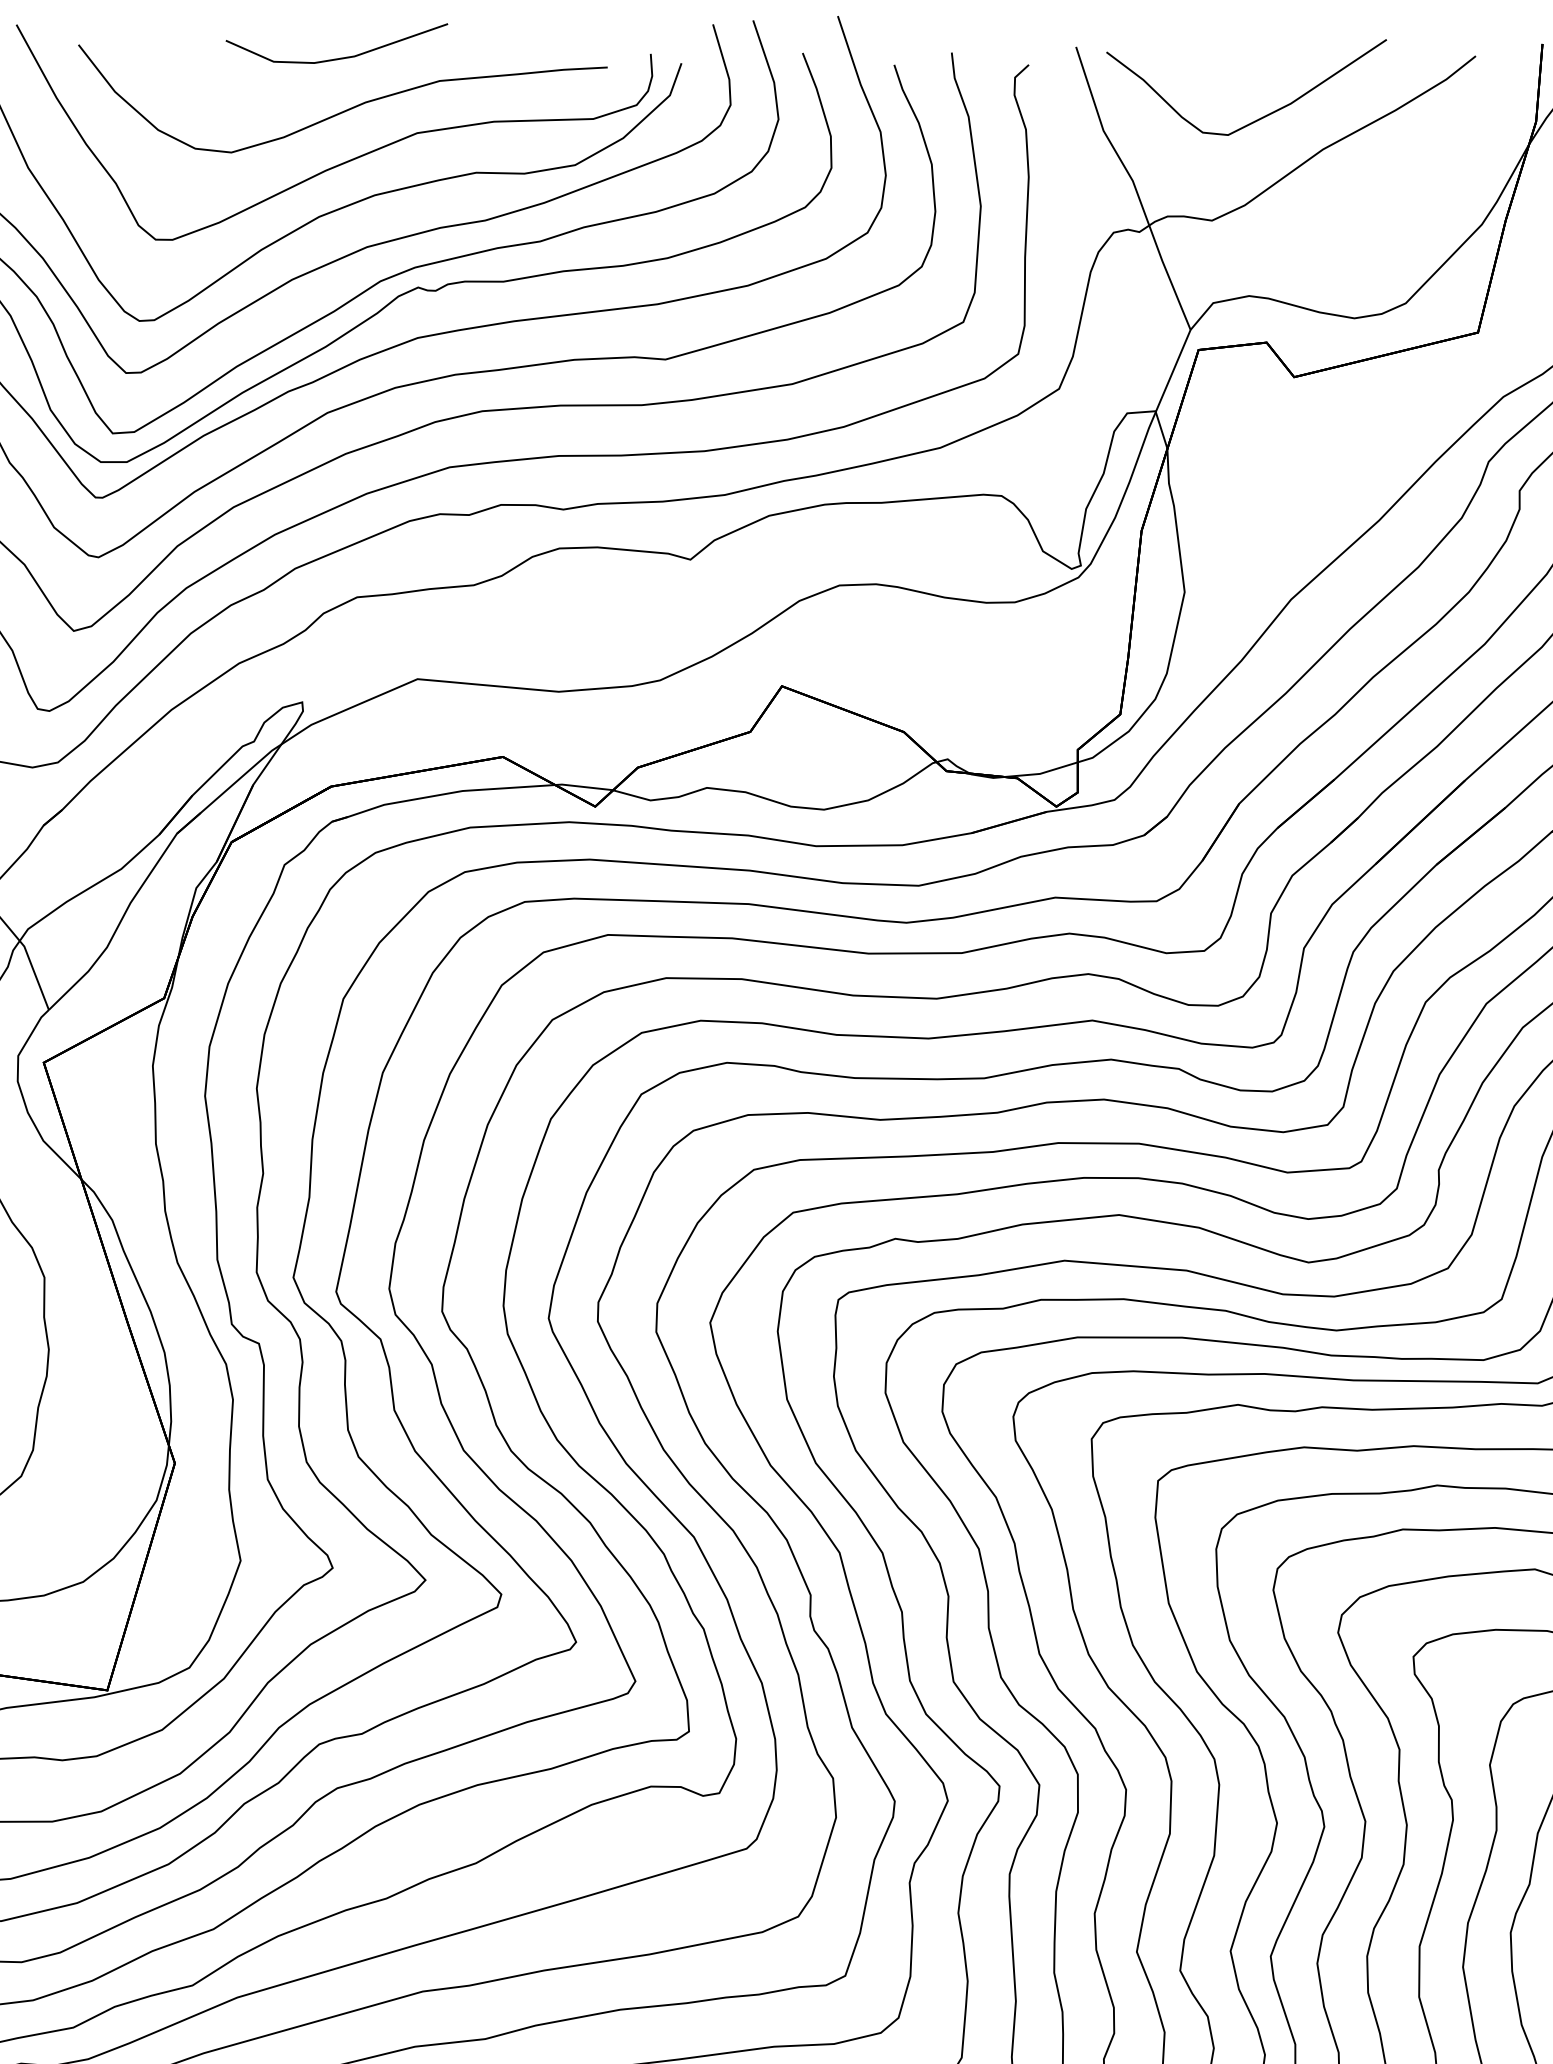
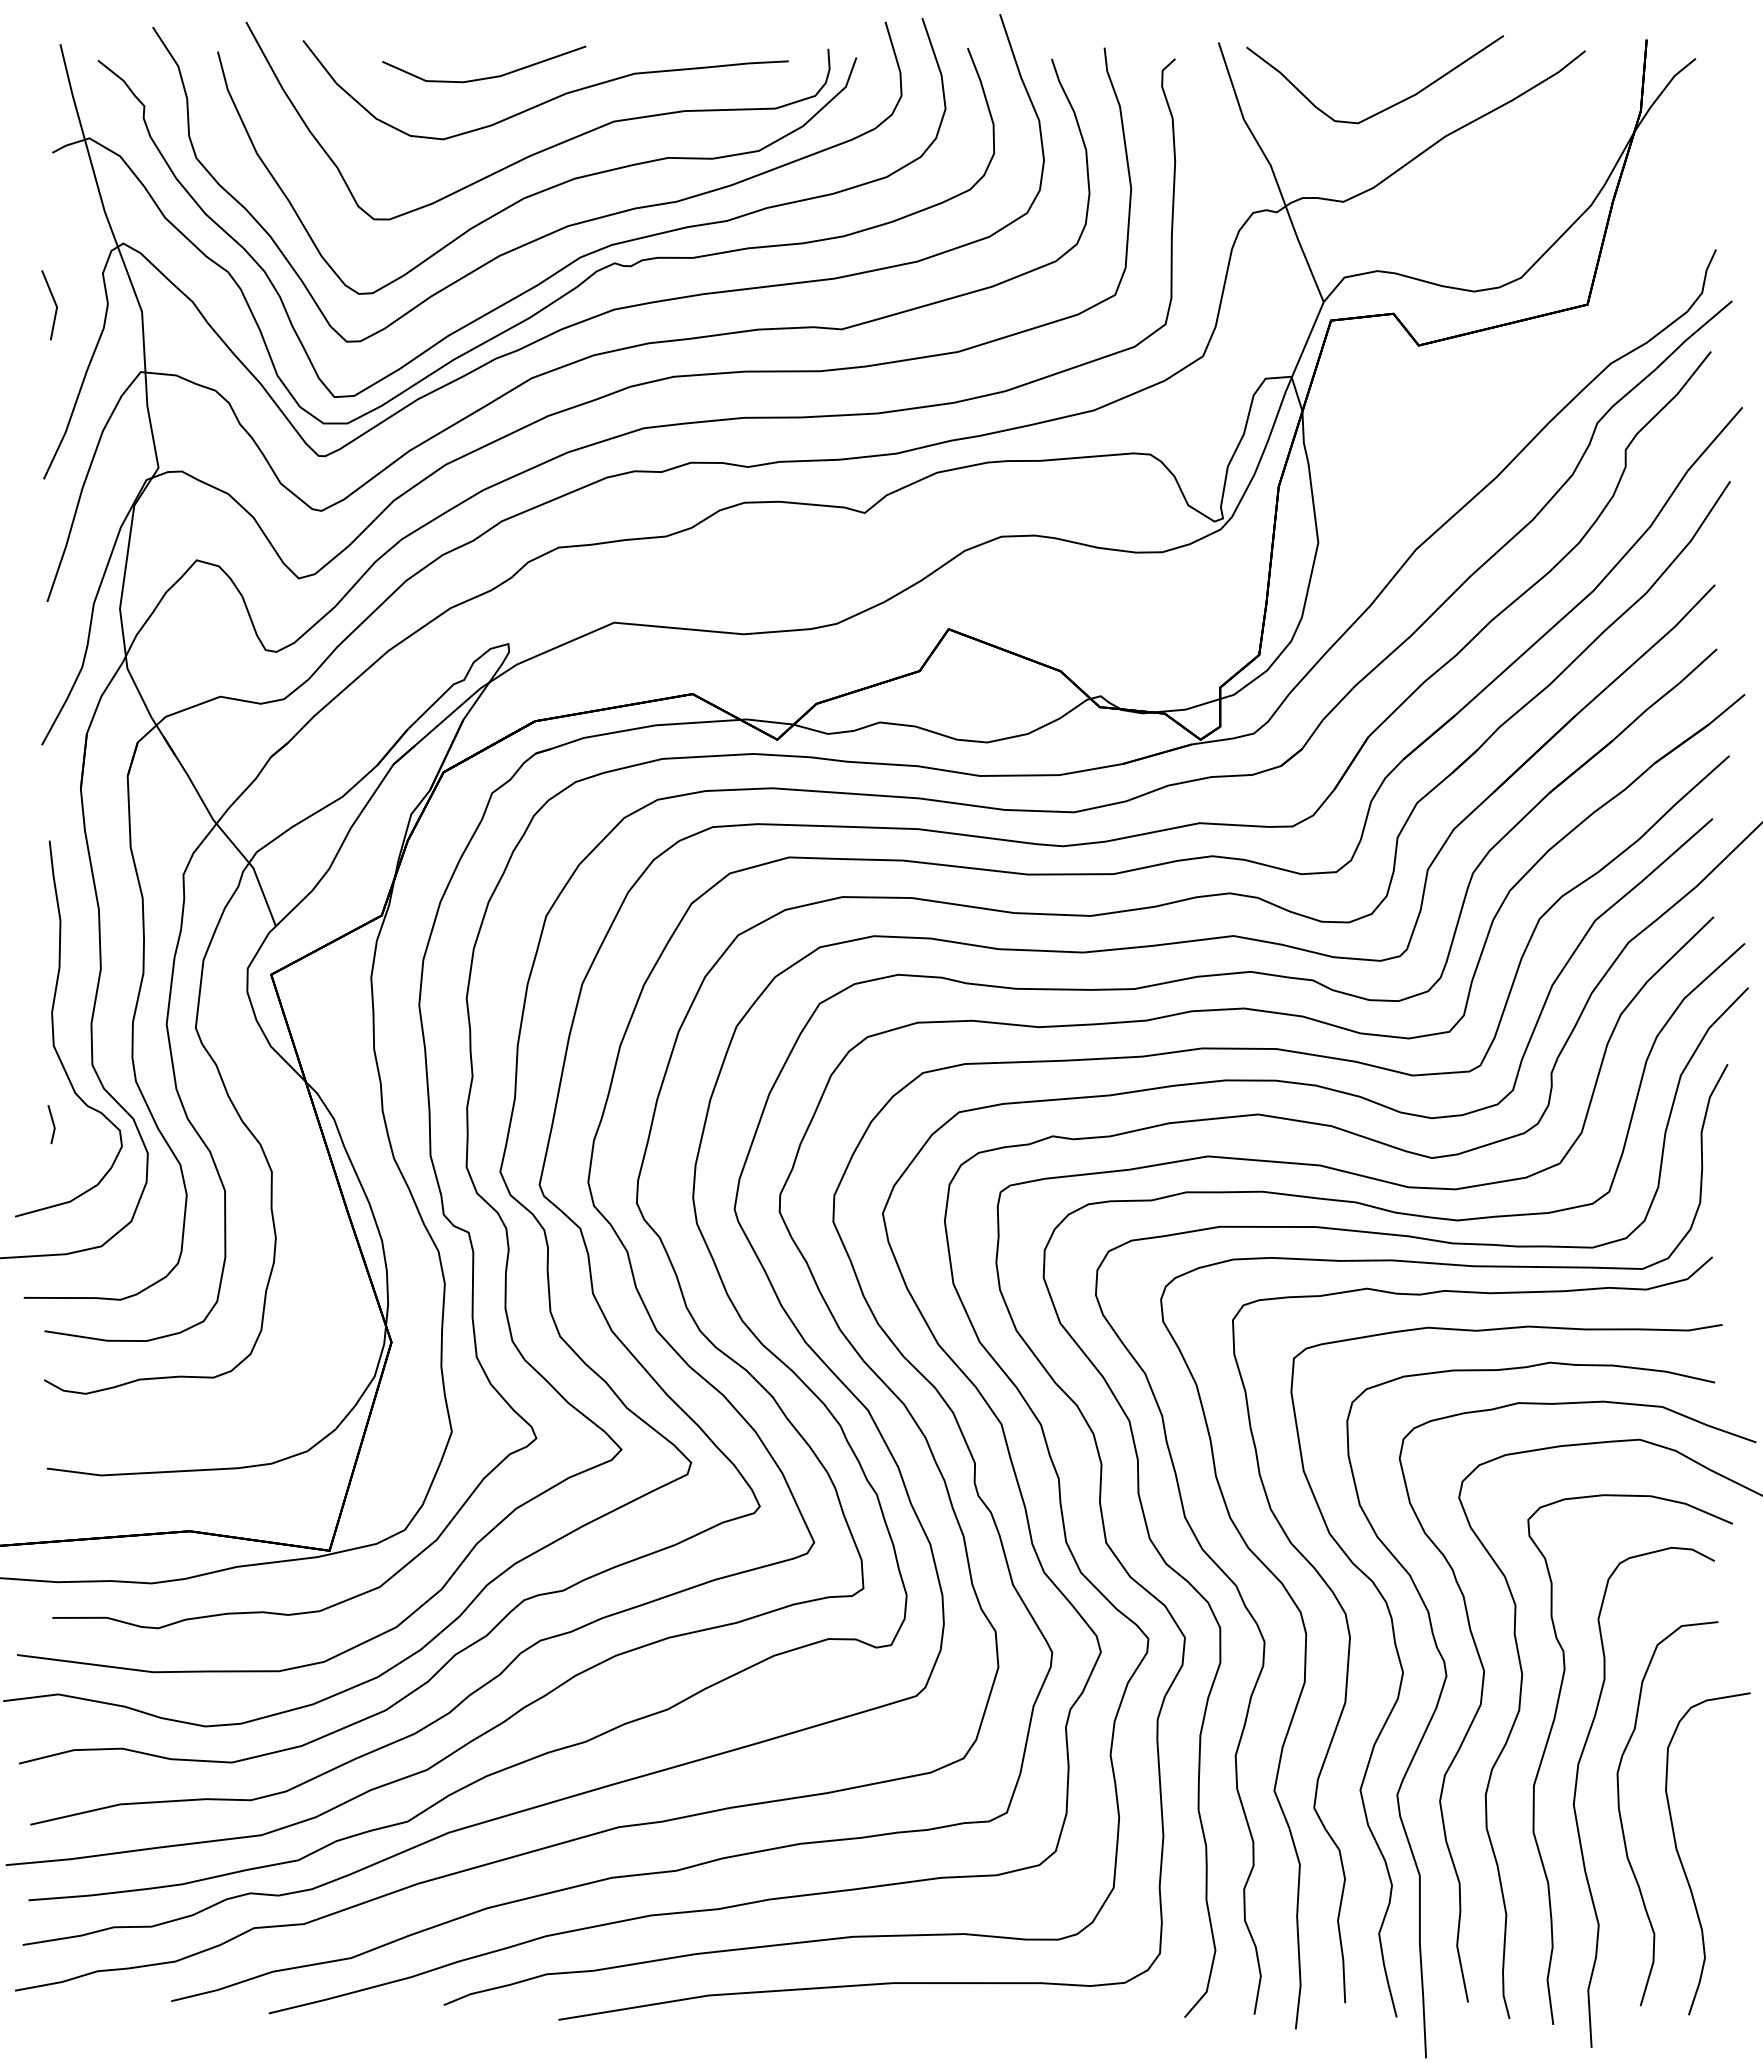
part: (337, 57) -> (484, 77), moved

